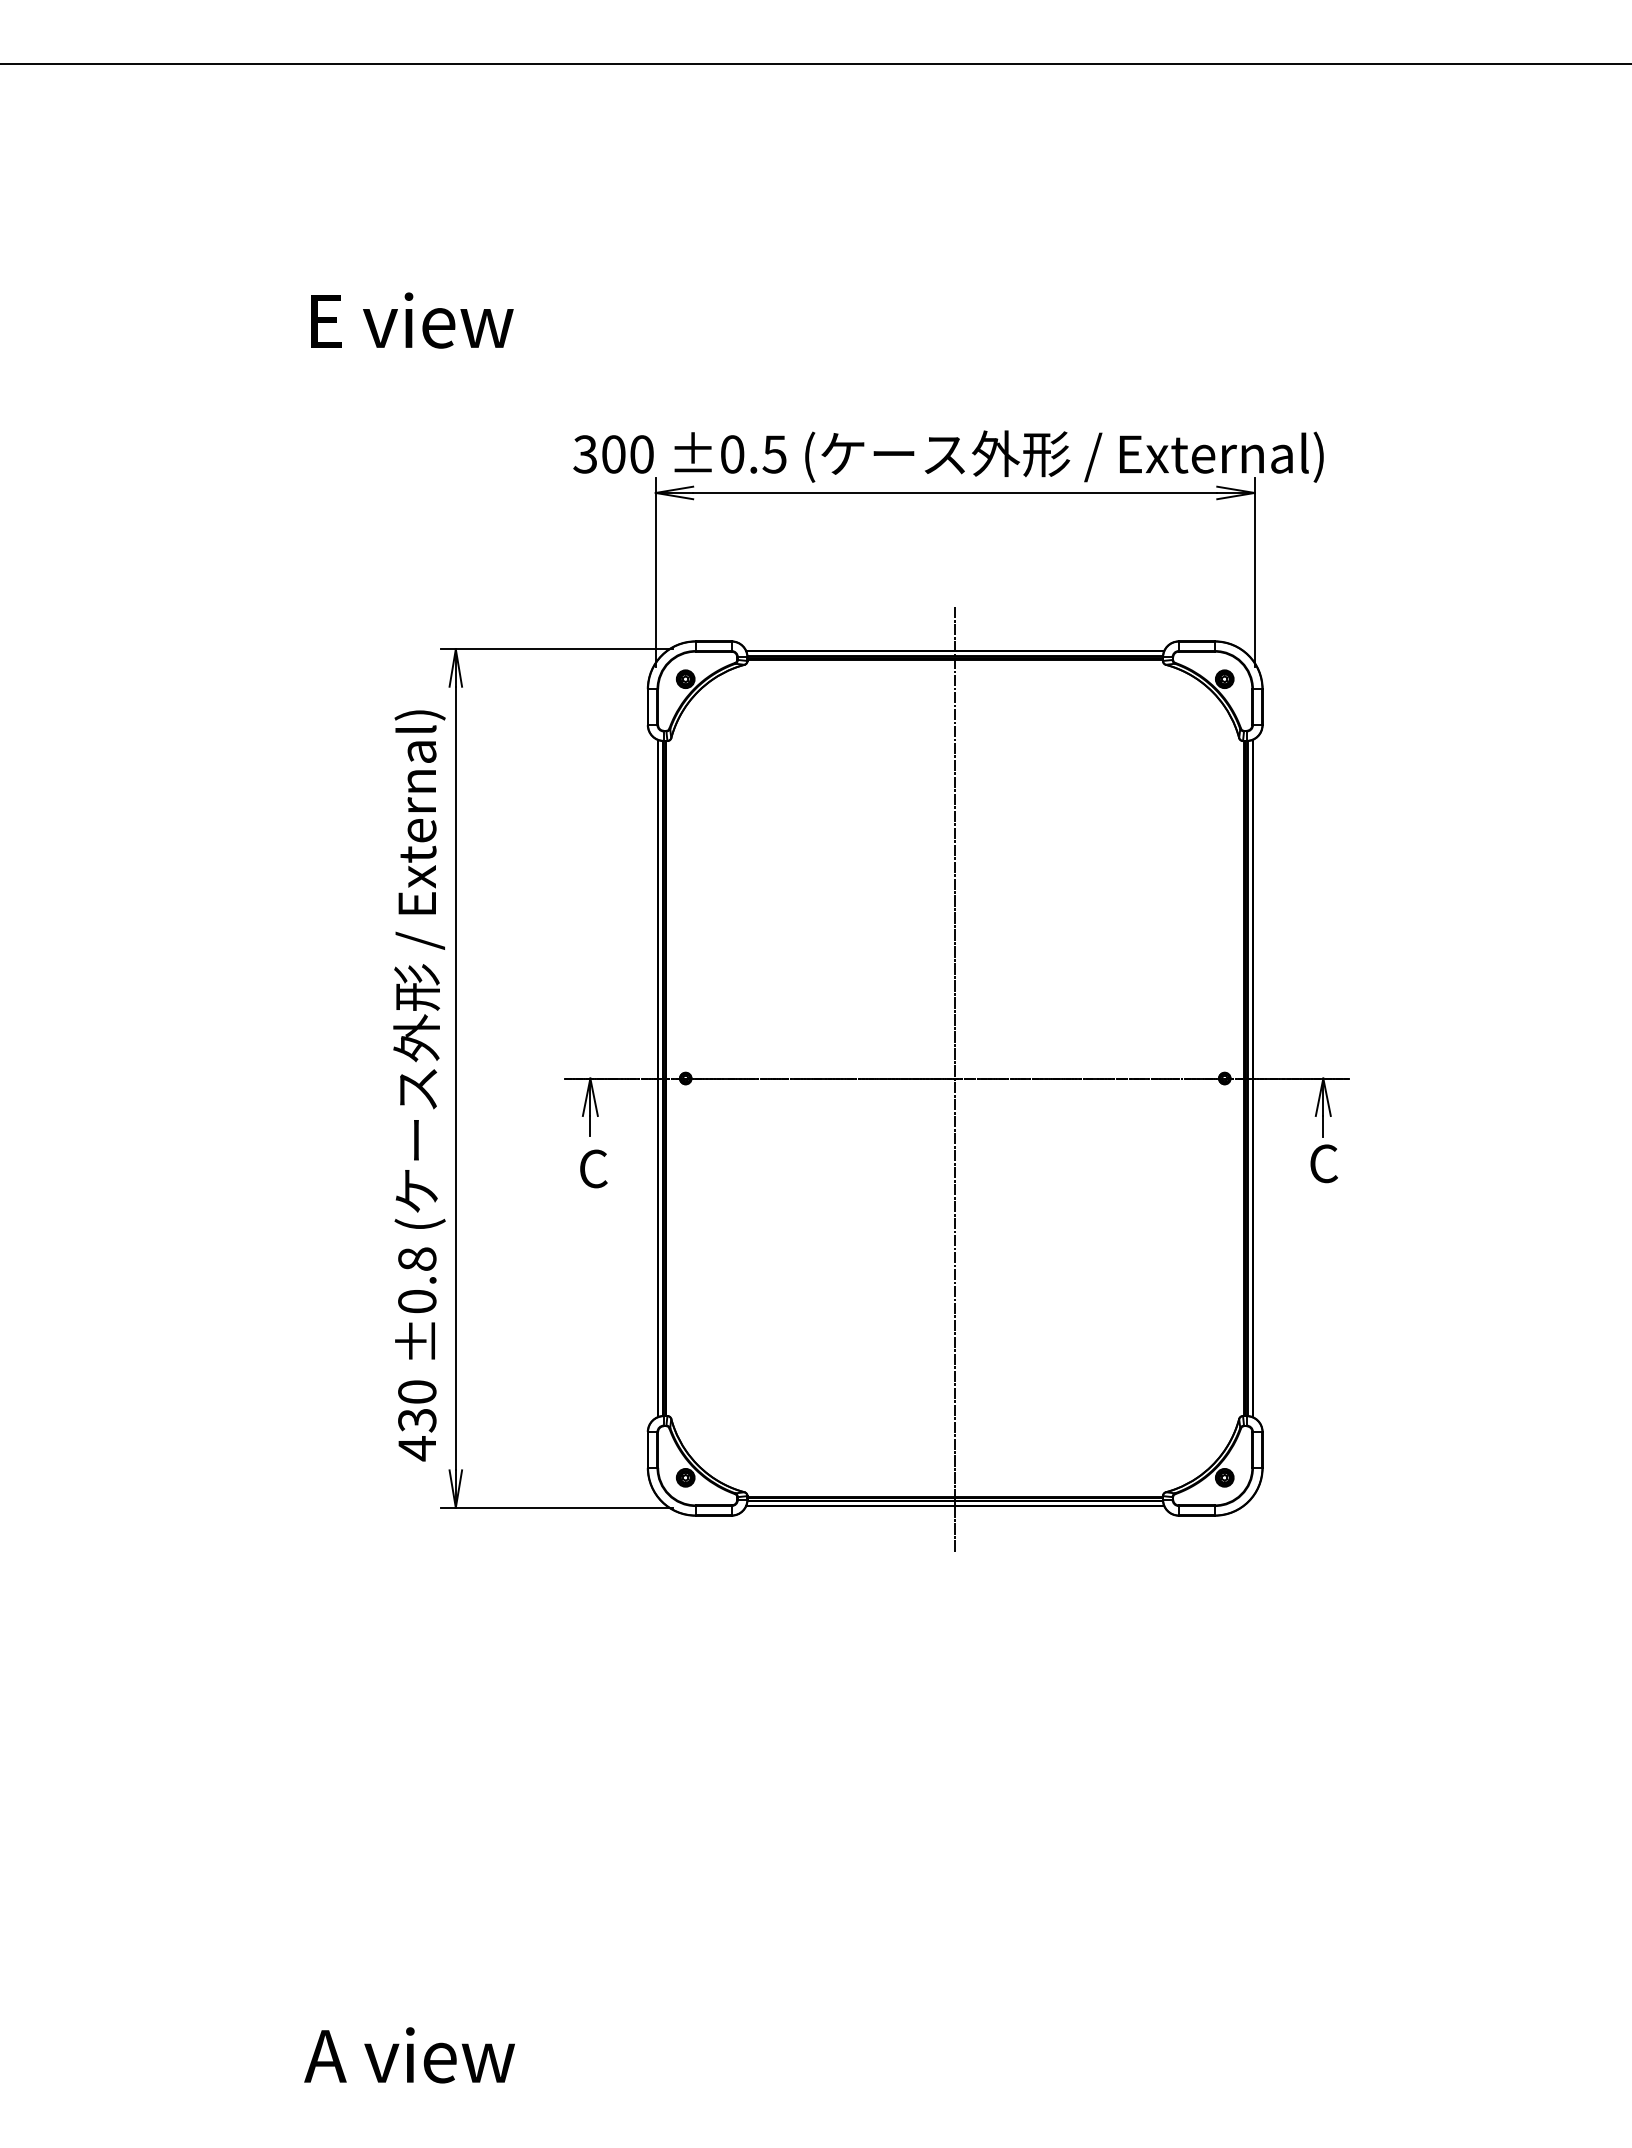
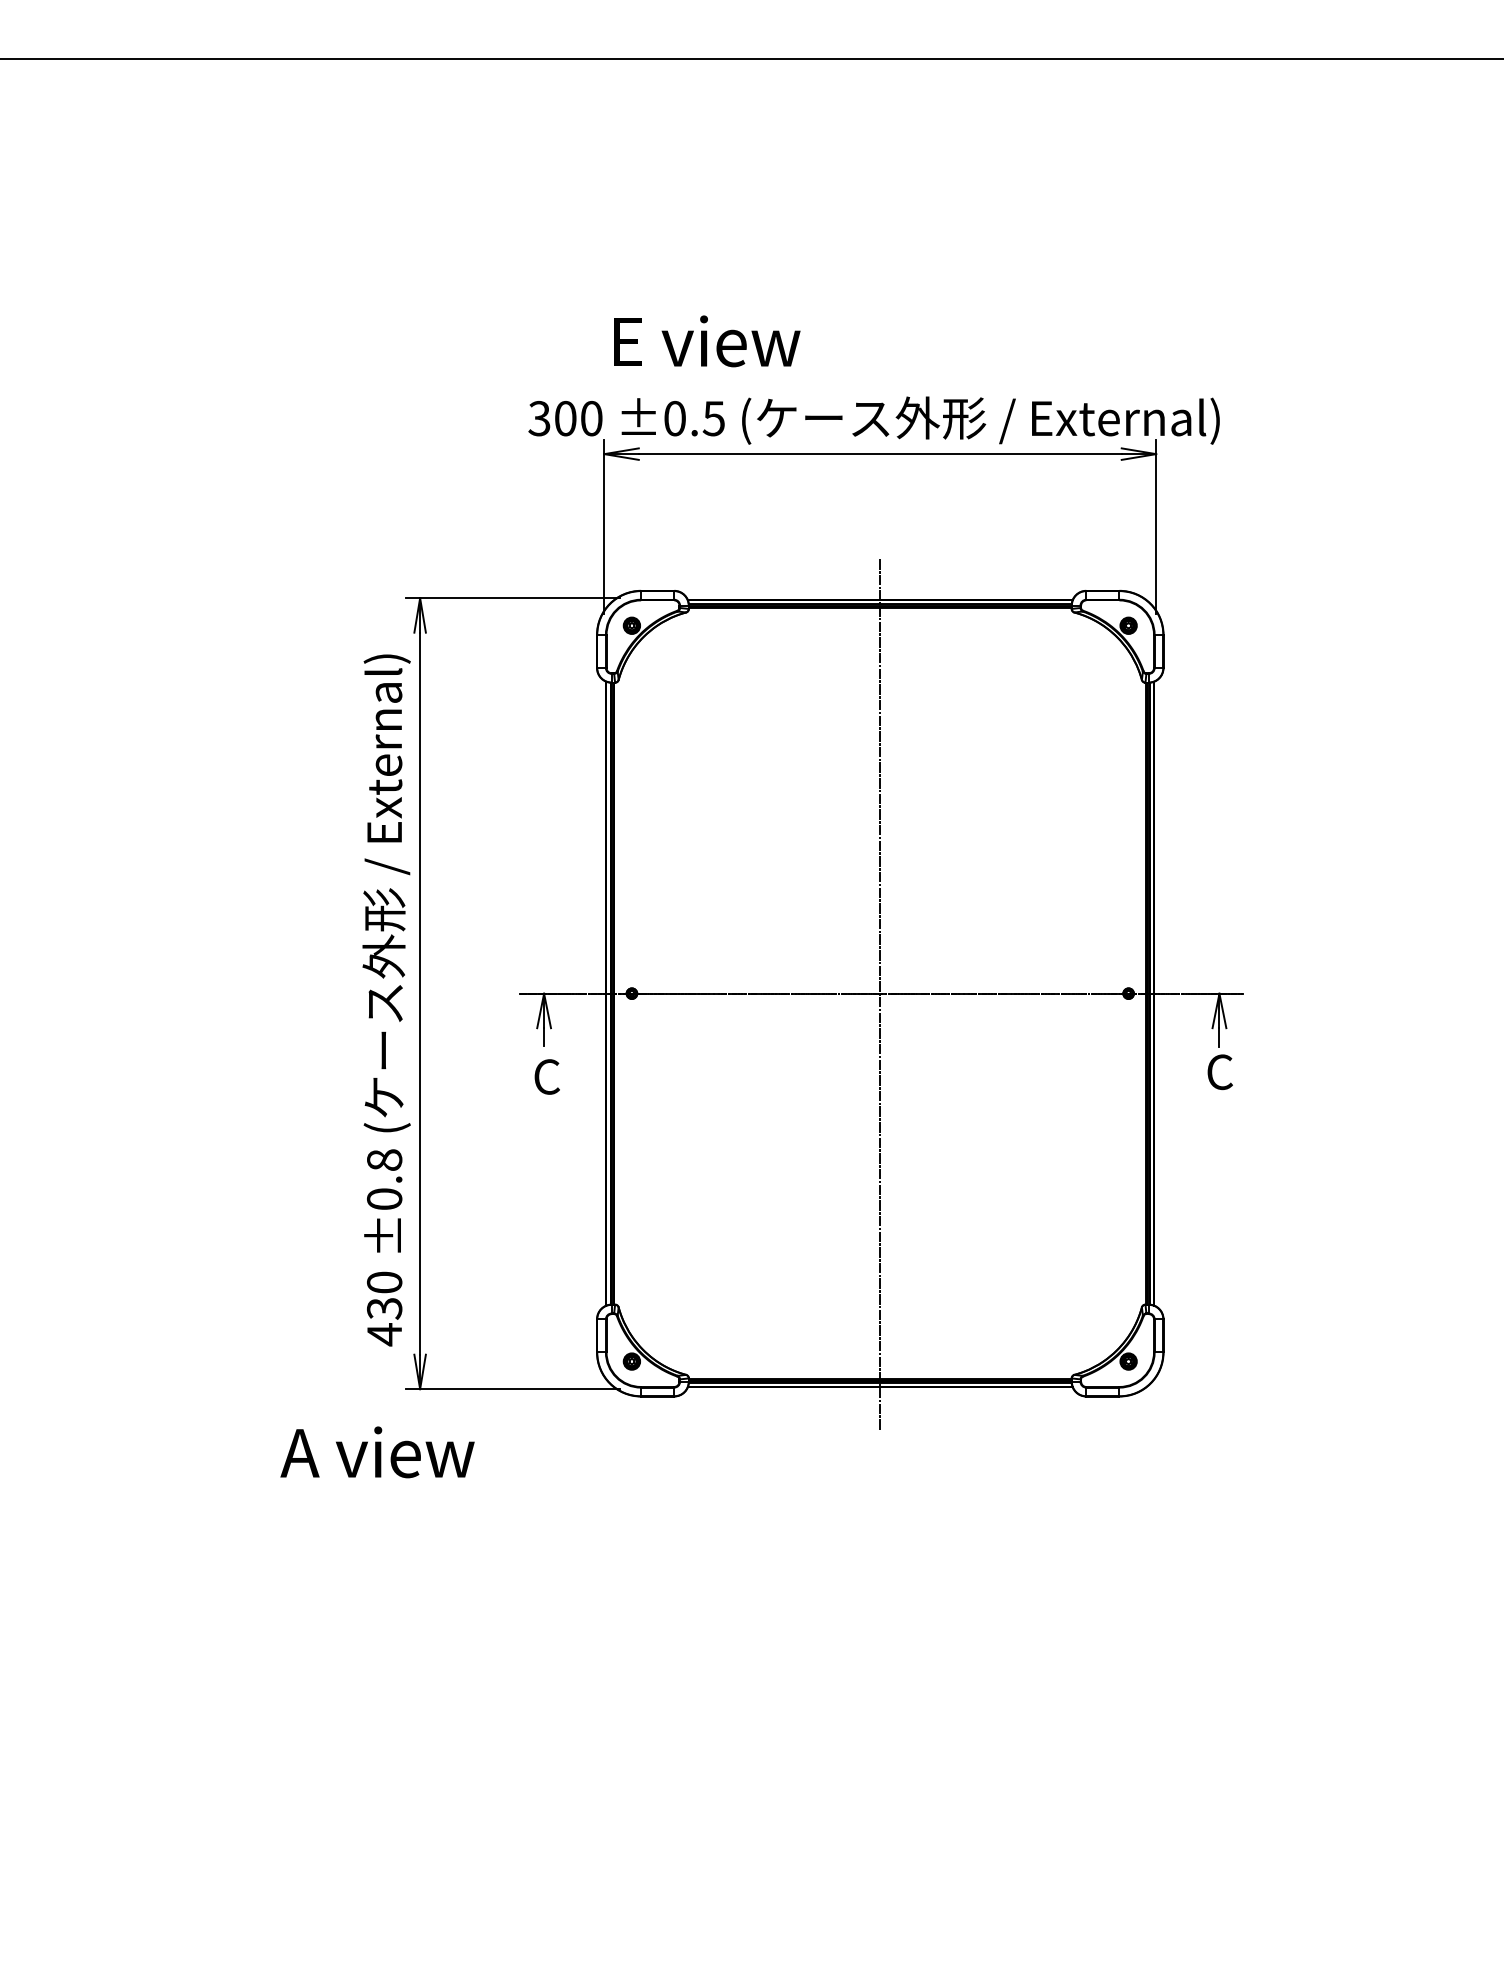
text: (412, 320) -> (707, 341), moved
text: (409, 2055) -> (377, 1452), moved

